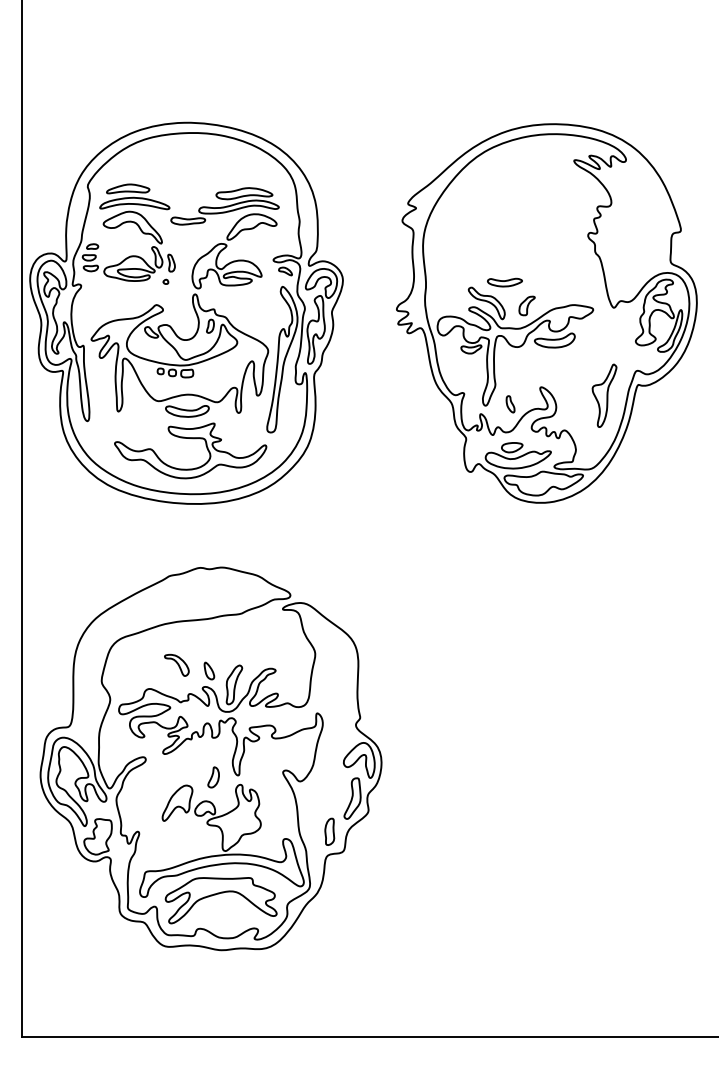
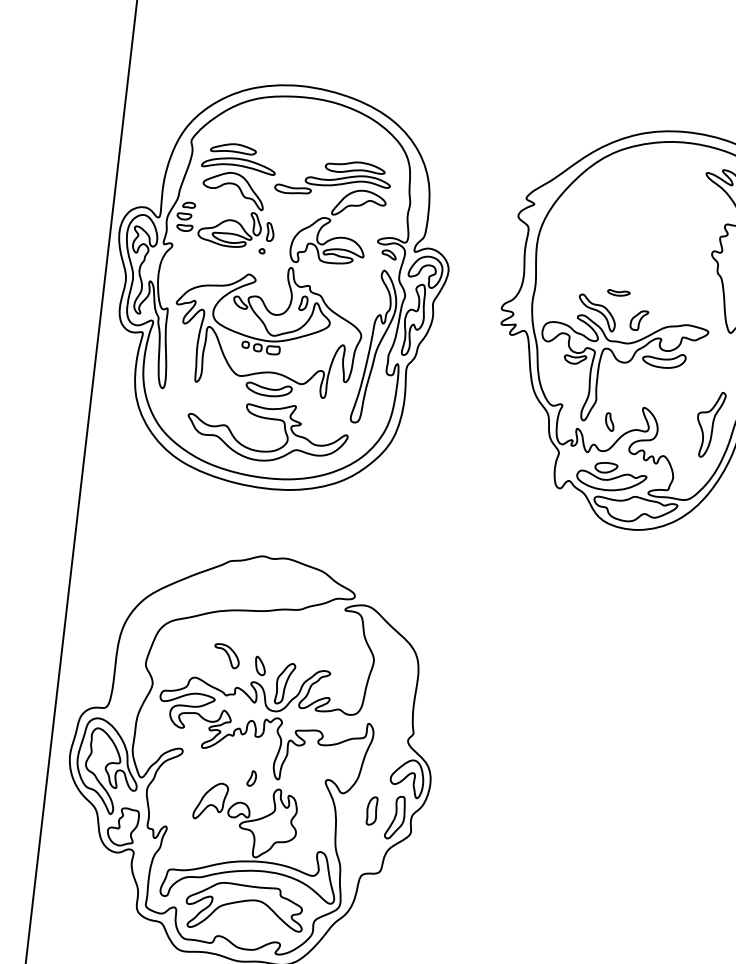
part: (504, 282) -> (618, 293), size x0.6
part: (213, 777) -> (251, 778), size x0.7
part: (329, 831) -> (371, 810), moved

